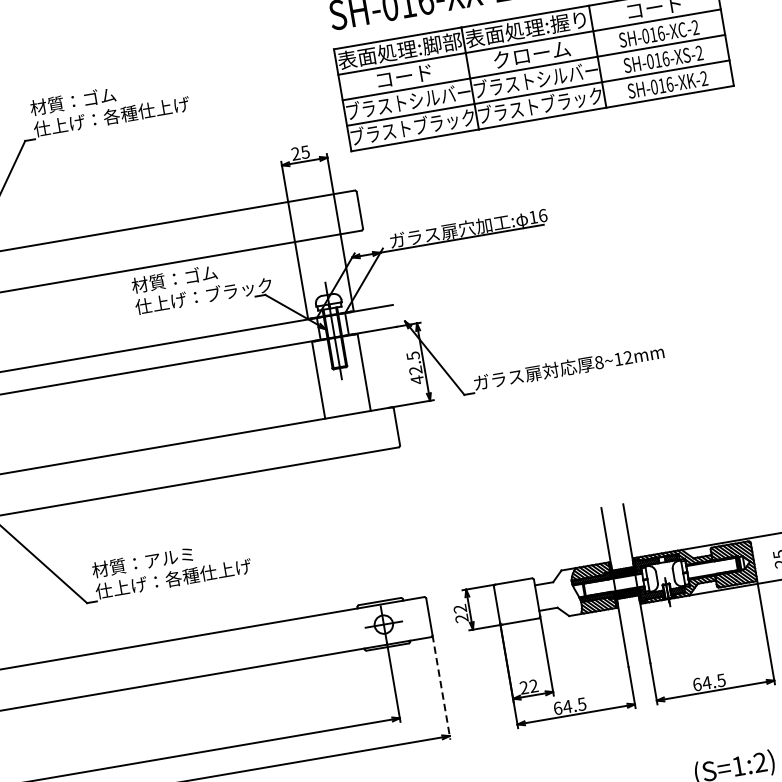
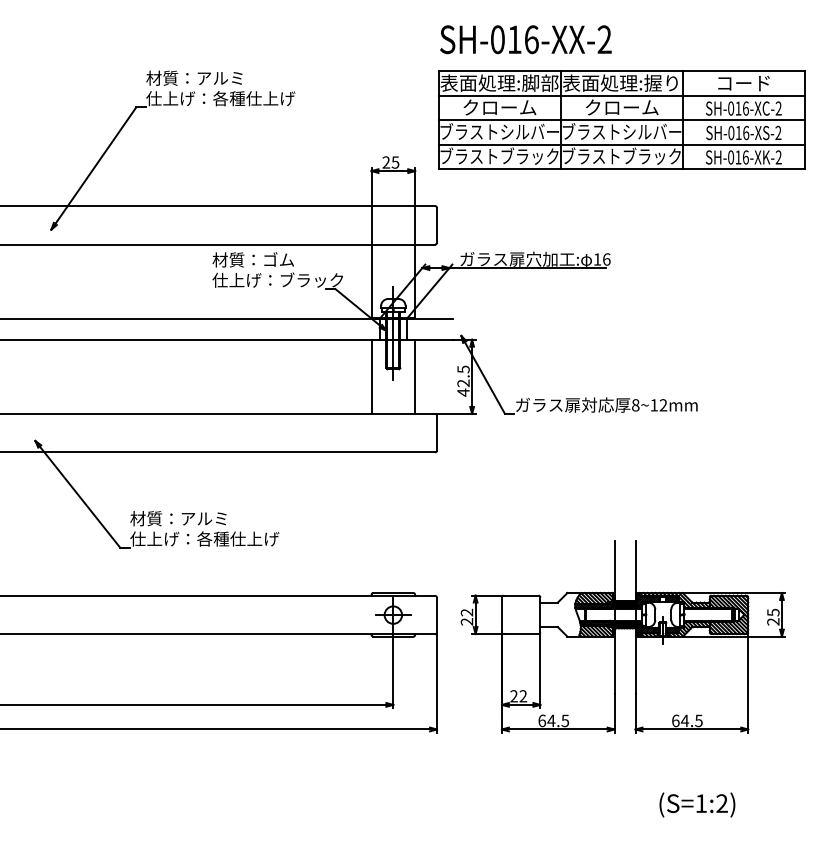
text: (404, 76) -> (499, 107), コード -> クローム
text: (106, 94) -> (219, 77), 材質：ゴム -> 材質：アルミ
line: (442, 688) -> (437, 683), dashed -> solid

